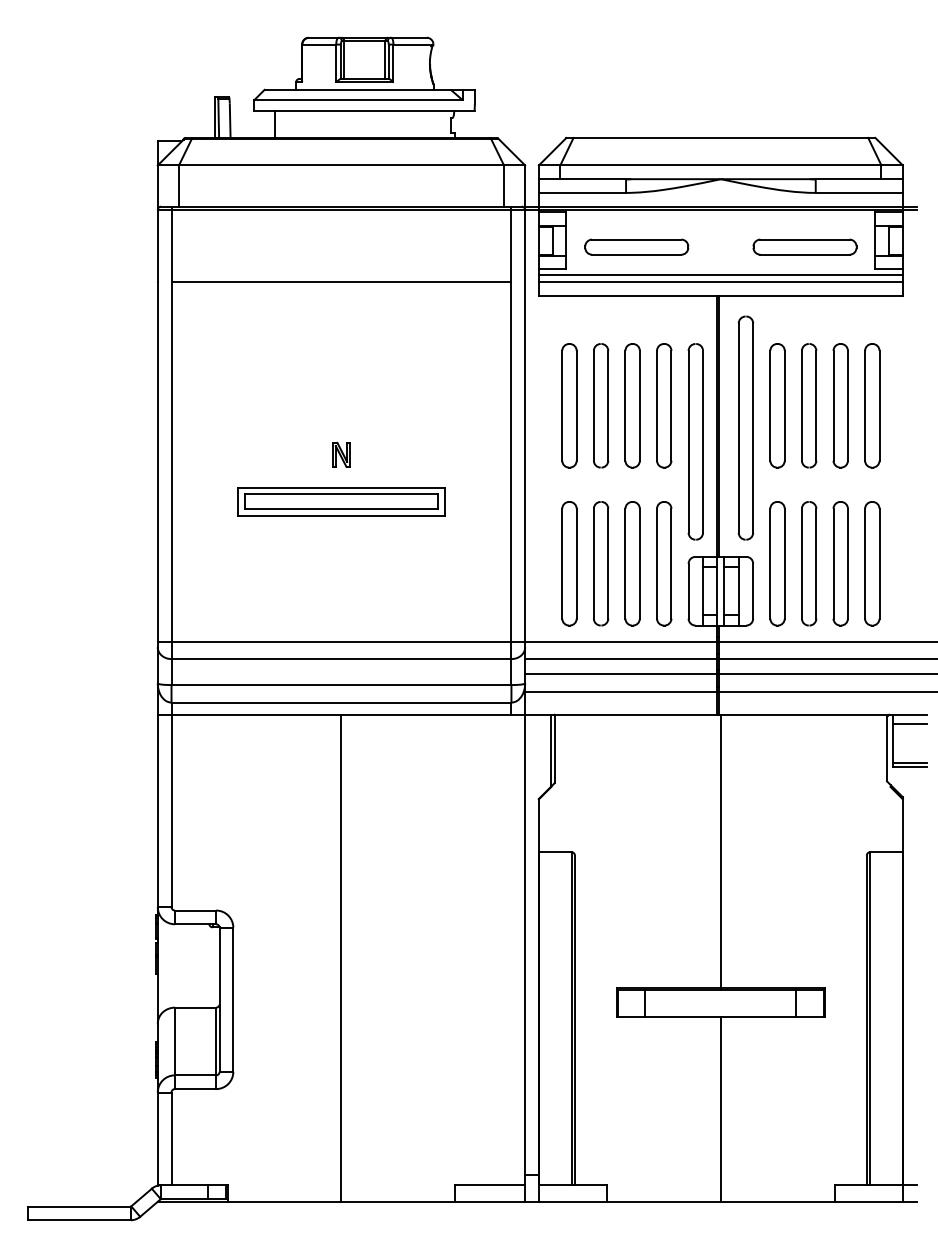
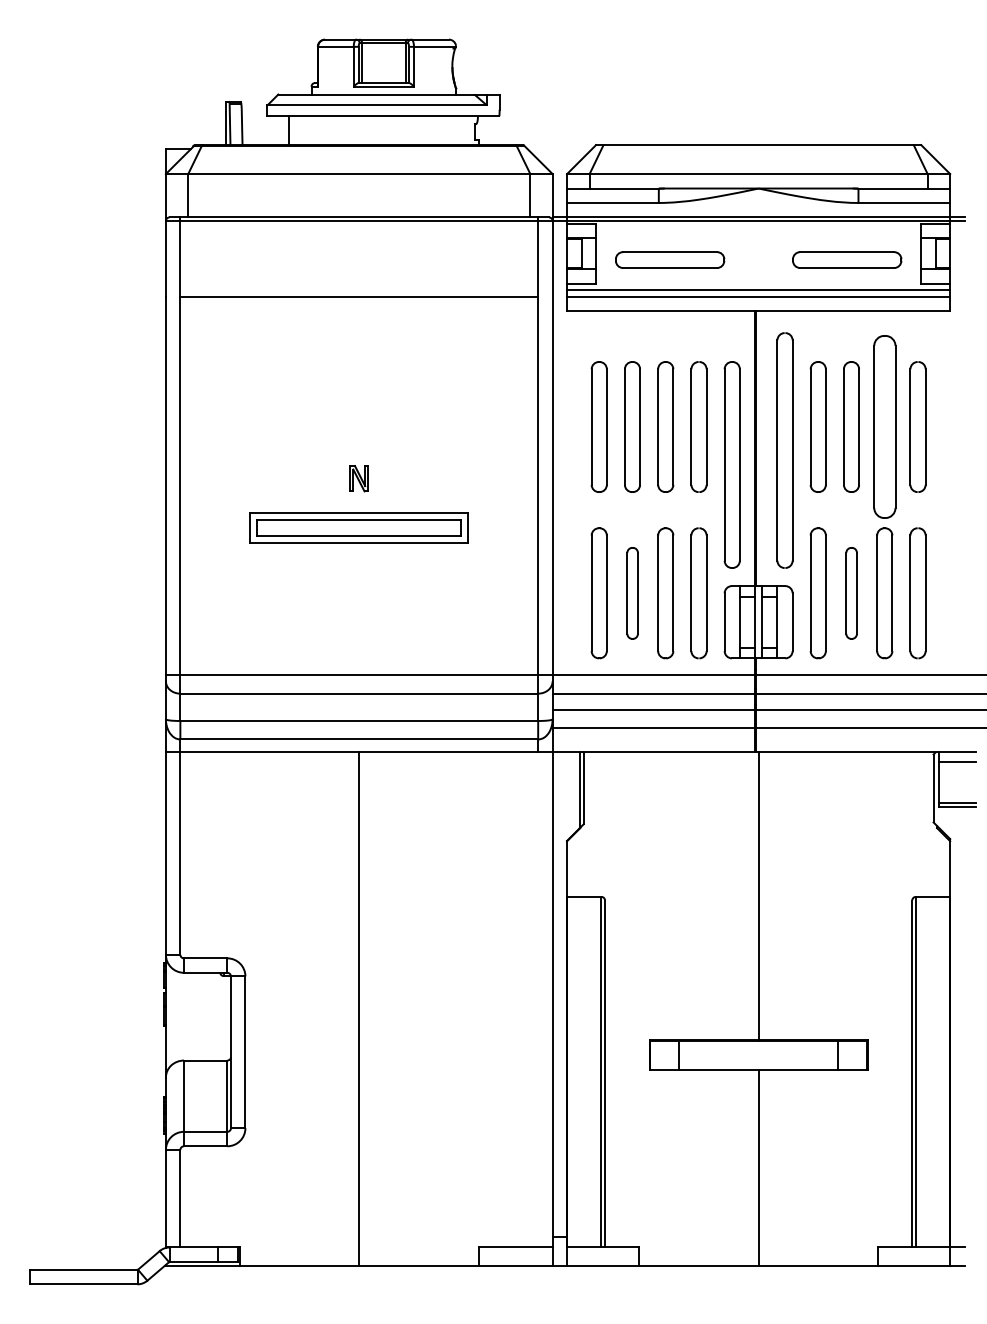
part: (840, 405) -> (884, 426), size x1.4
part: (601, 563) -> (632, 593), size x0.7
part: (809, 563) -> (851, 593), size x0.7

